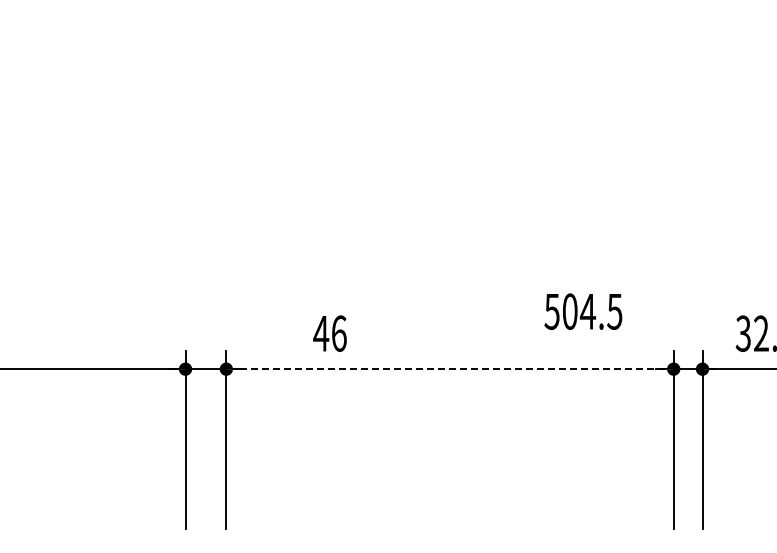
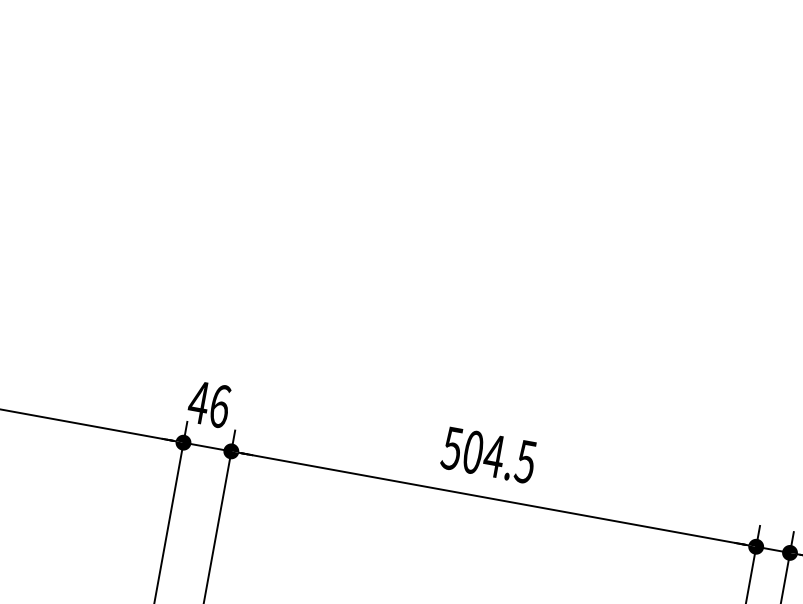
text: (583, 311) -> (489, 454), moved
text: (329, 333) -> (208, 404), moved
line: (450, 369) -> (494, 499), dashed -> solid

